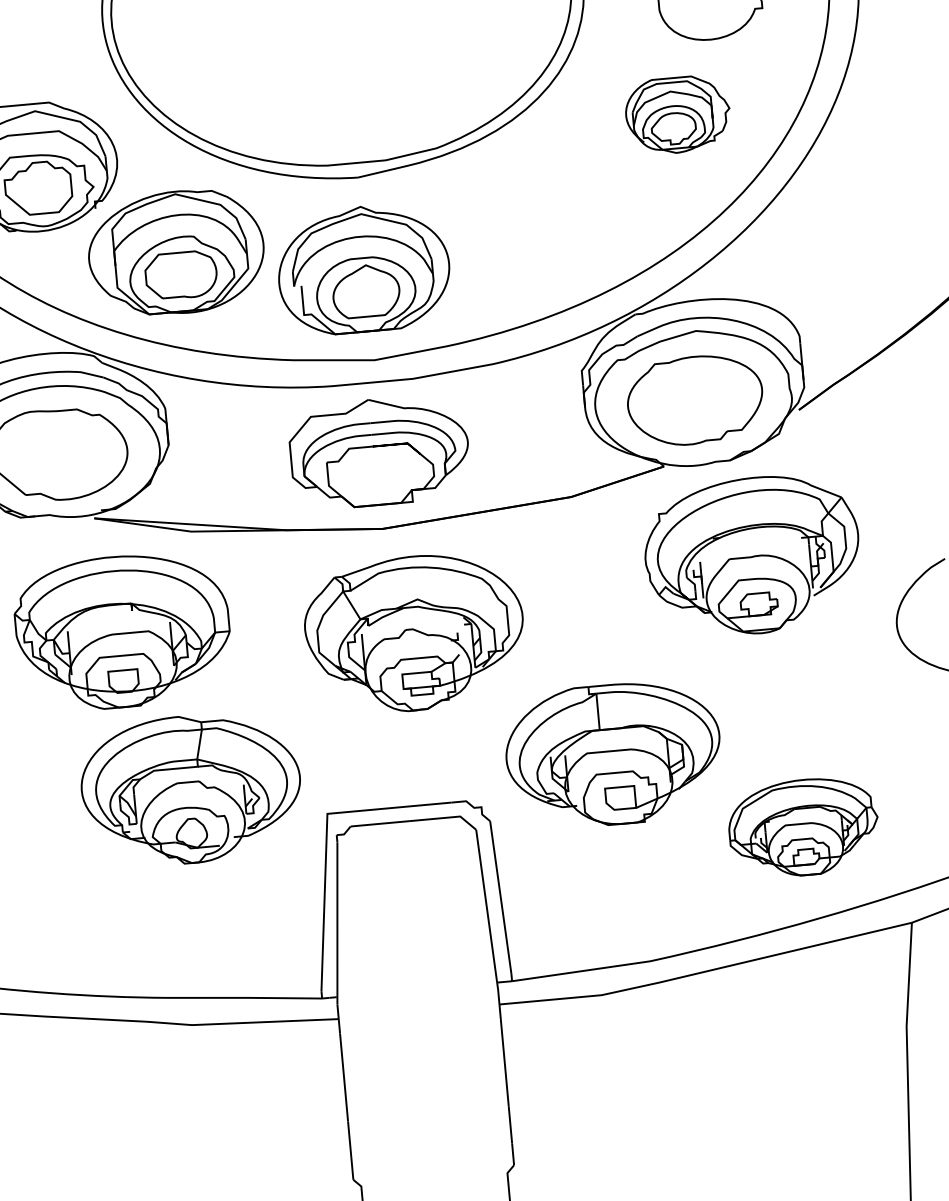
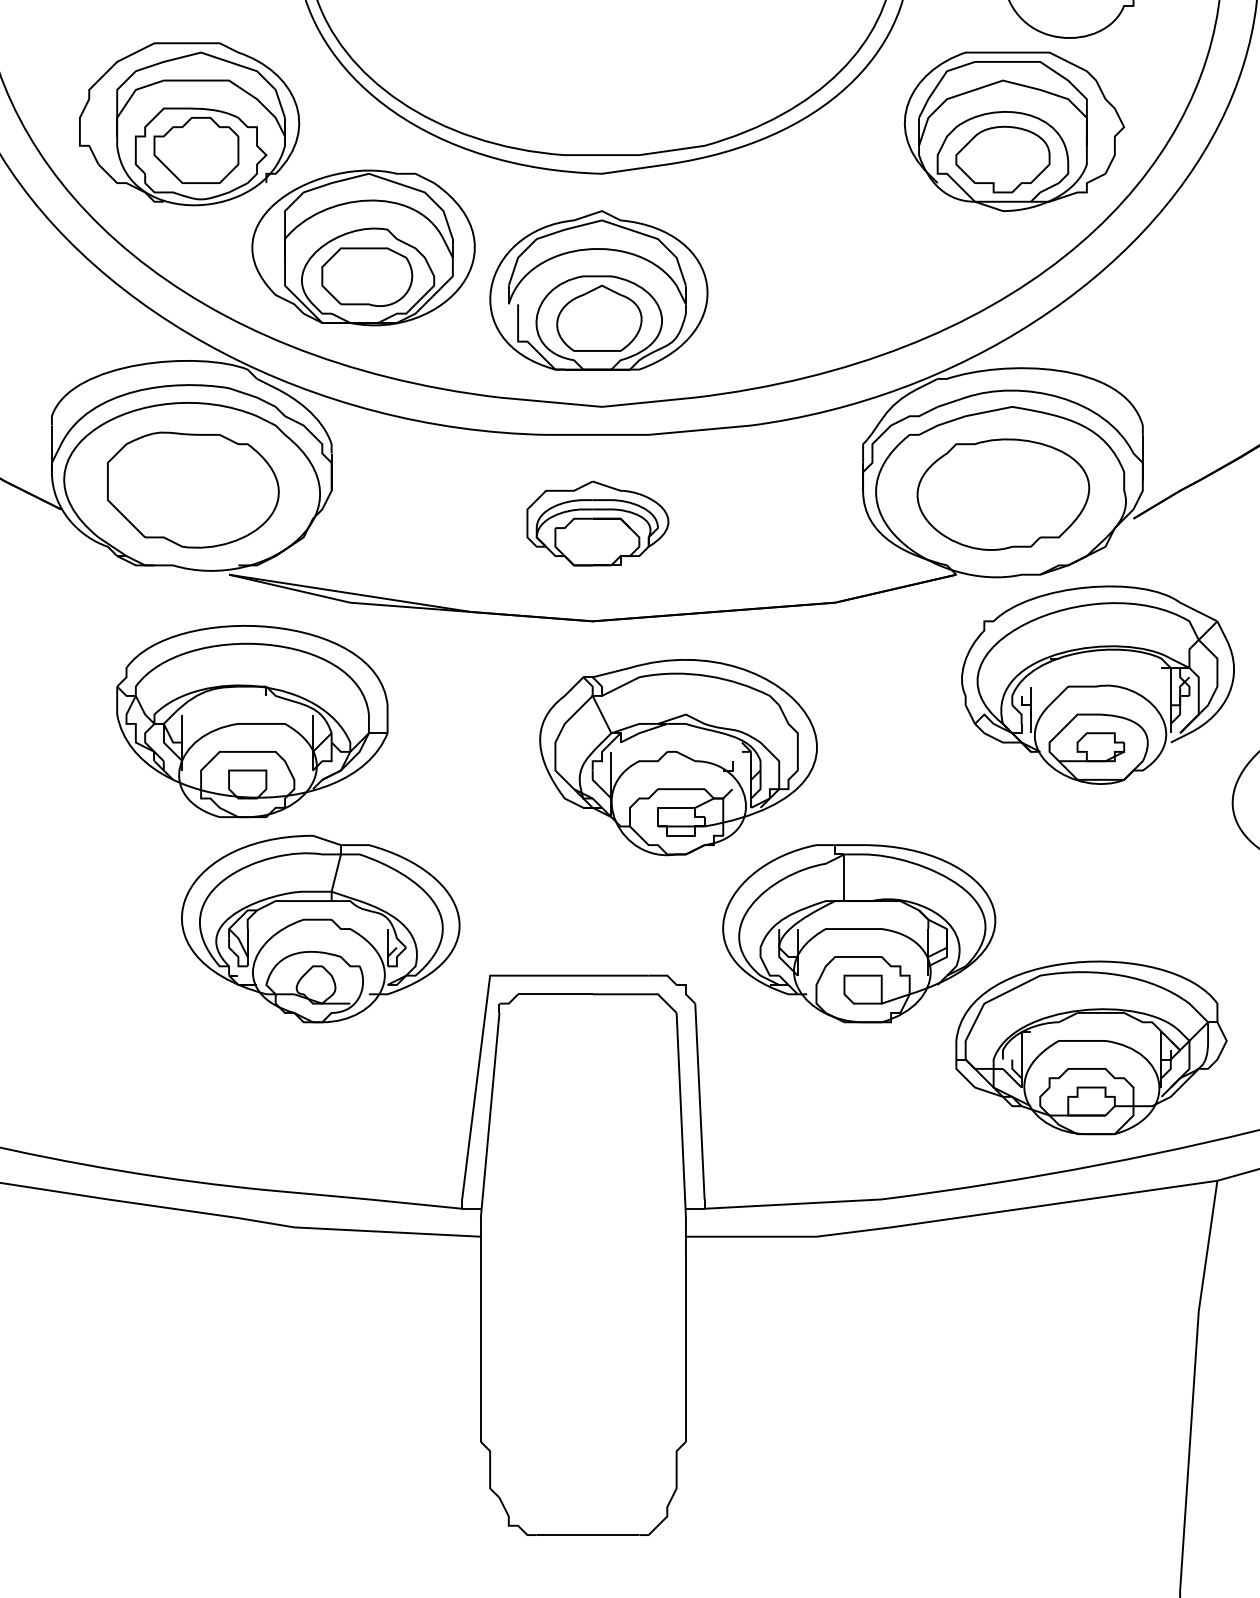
part: (678, 115) -> (1014, 131), size x1.67
part: (379, 451) -> (597, 523), size x0.62
part: (752, 555) -> (1097, 684), moved
part: (414, 633) -> (678, 757), moved
part: (803, 827) -> (1091, 1047), size x1.43

